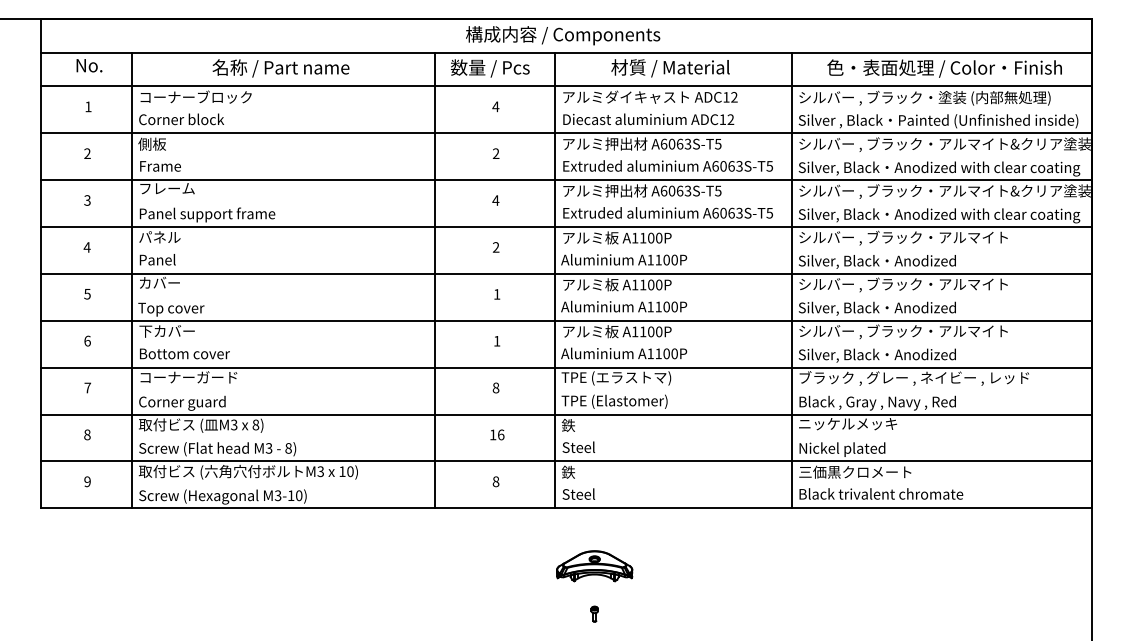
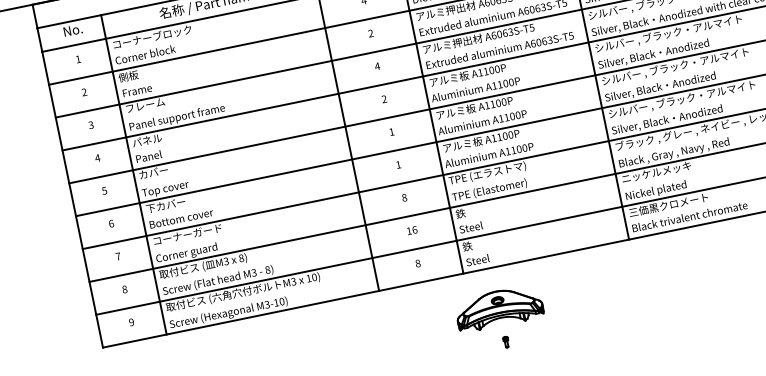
part: (594, 566) -> (499, 308), size x1.6

